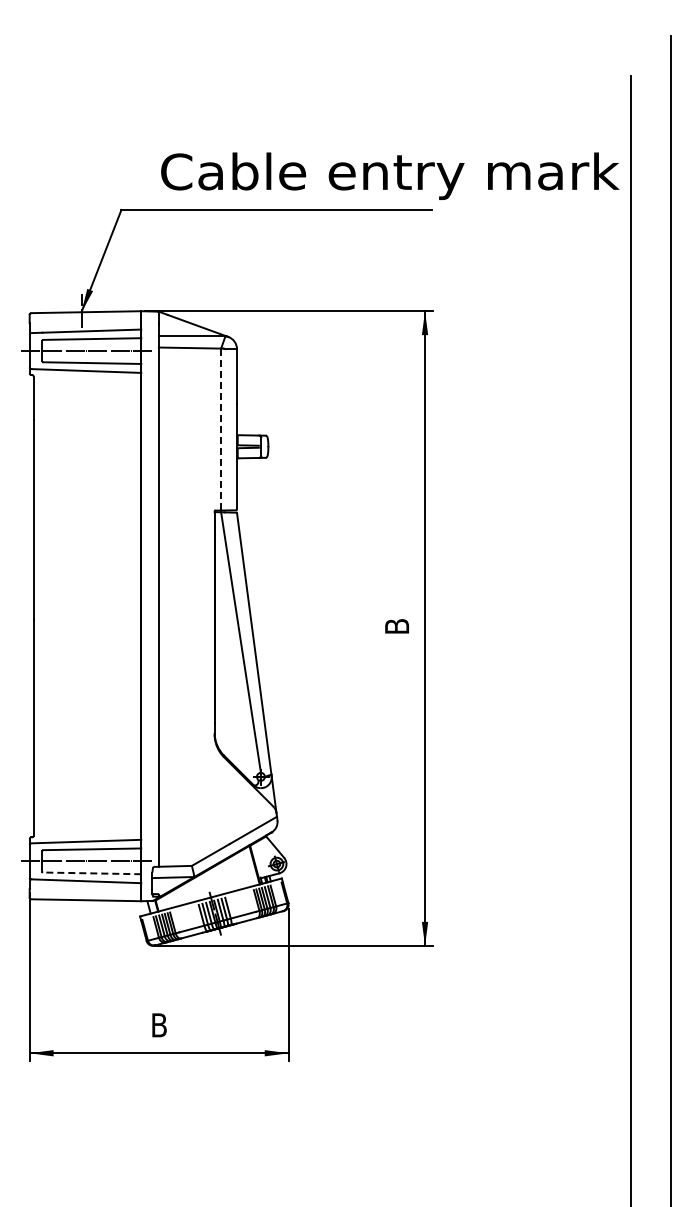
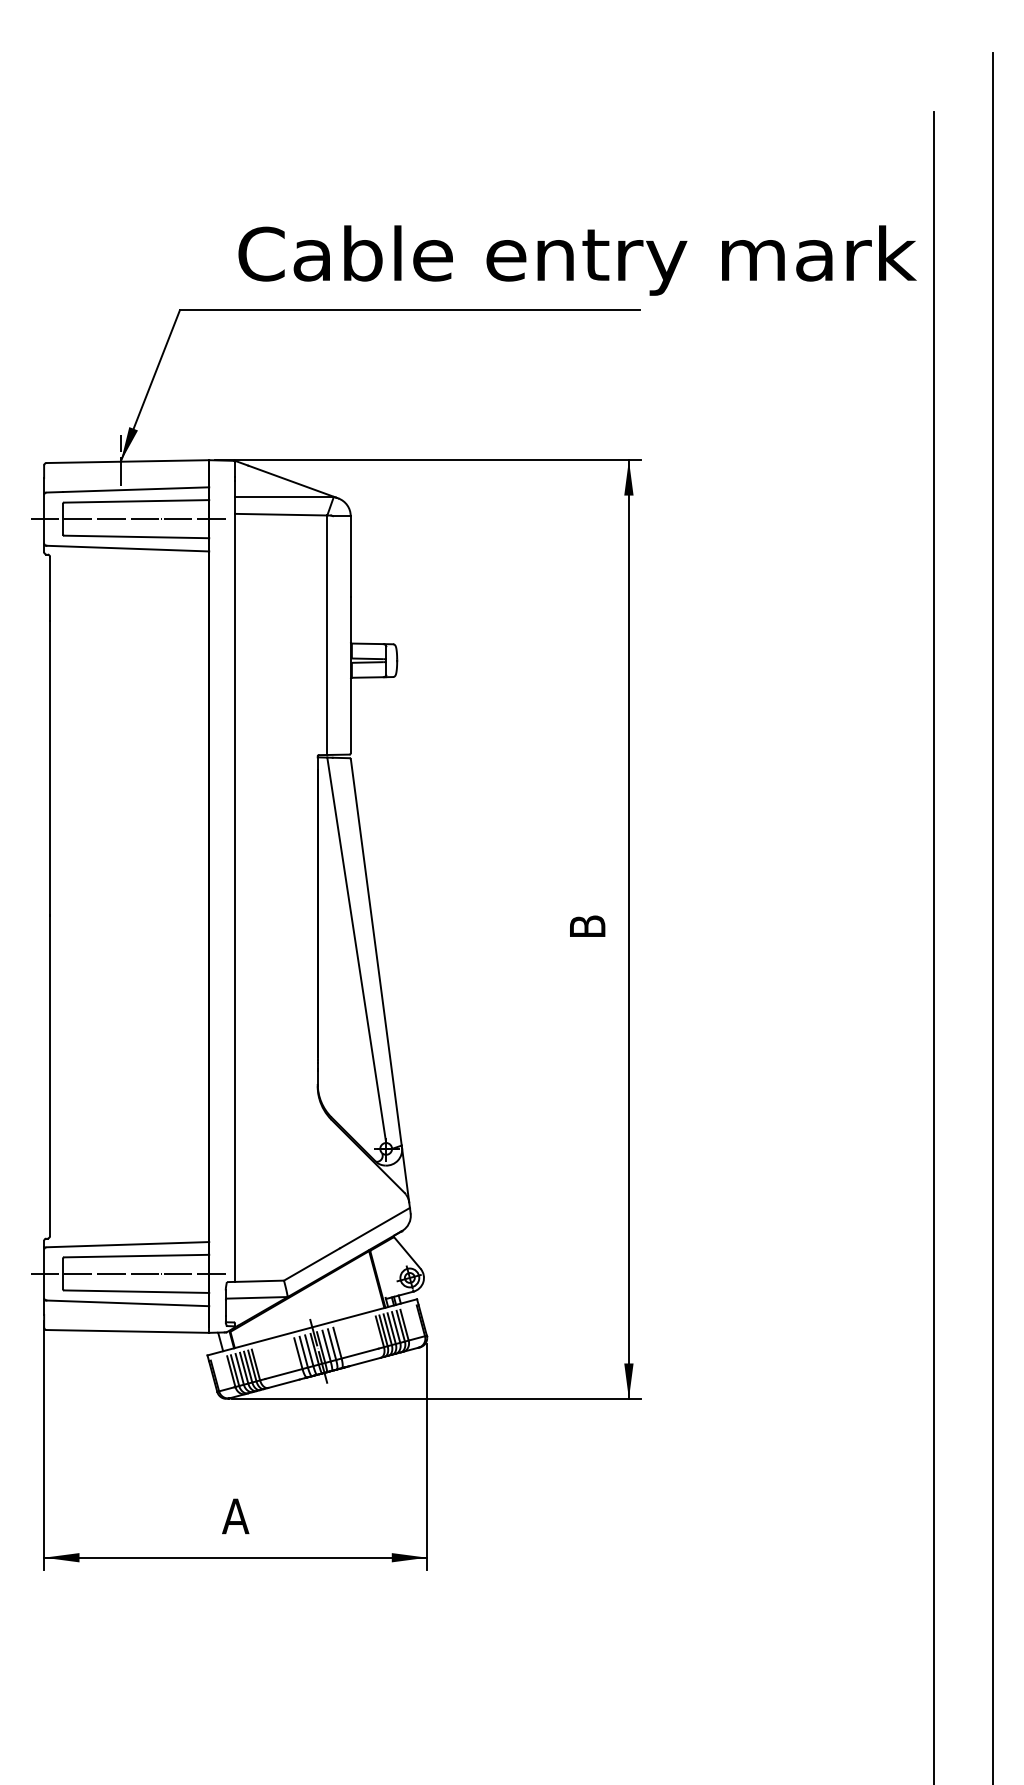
line: (221, 429) -> (327, 635), dashed -> solid
line: (91, 873) -> (135, 1291), dashed -> solid
text: (159, 1025) -> (236, 1516), B -> A

